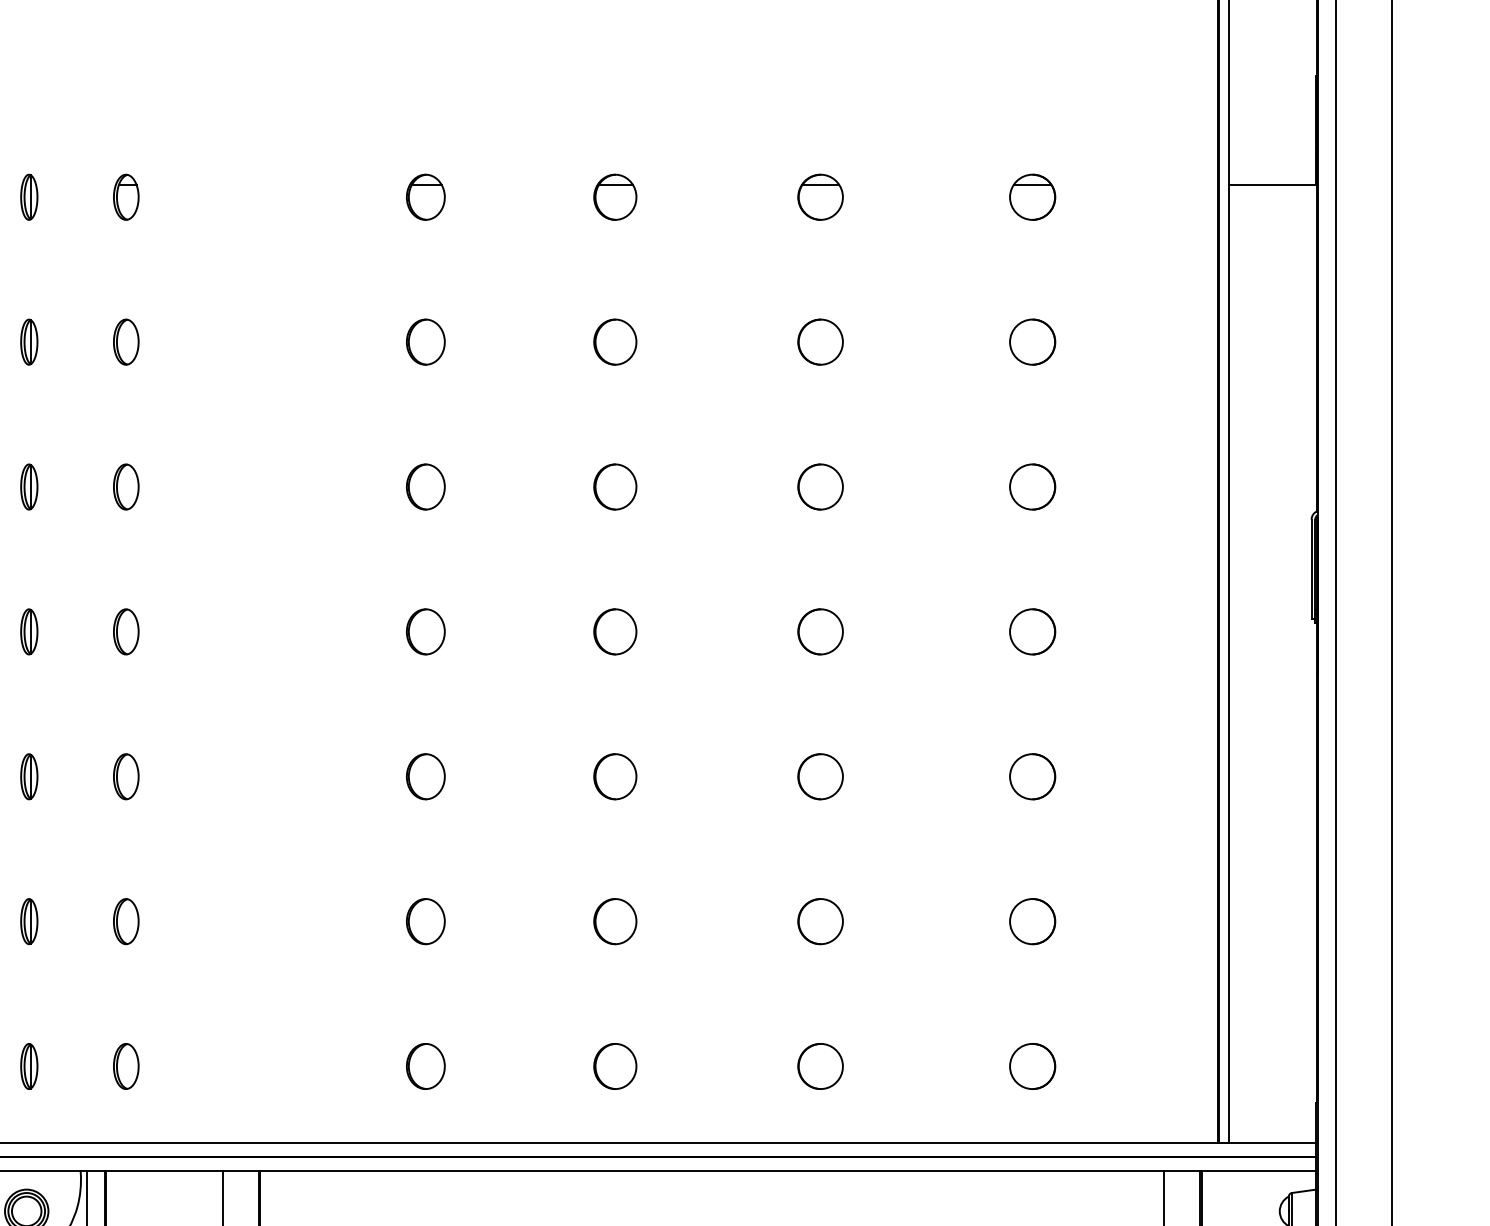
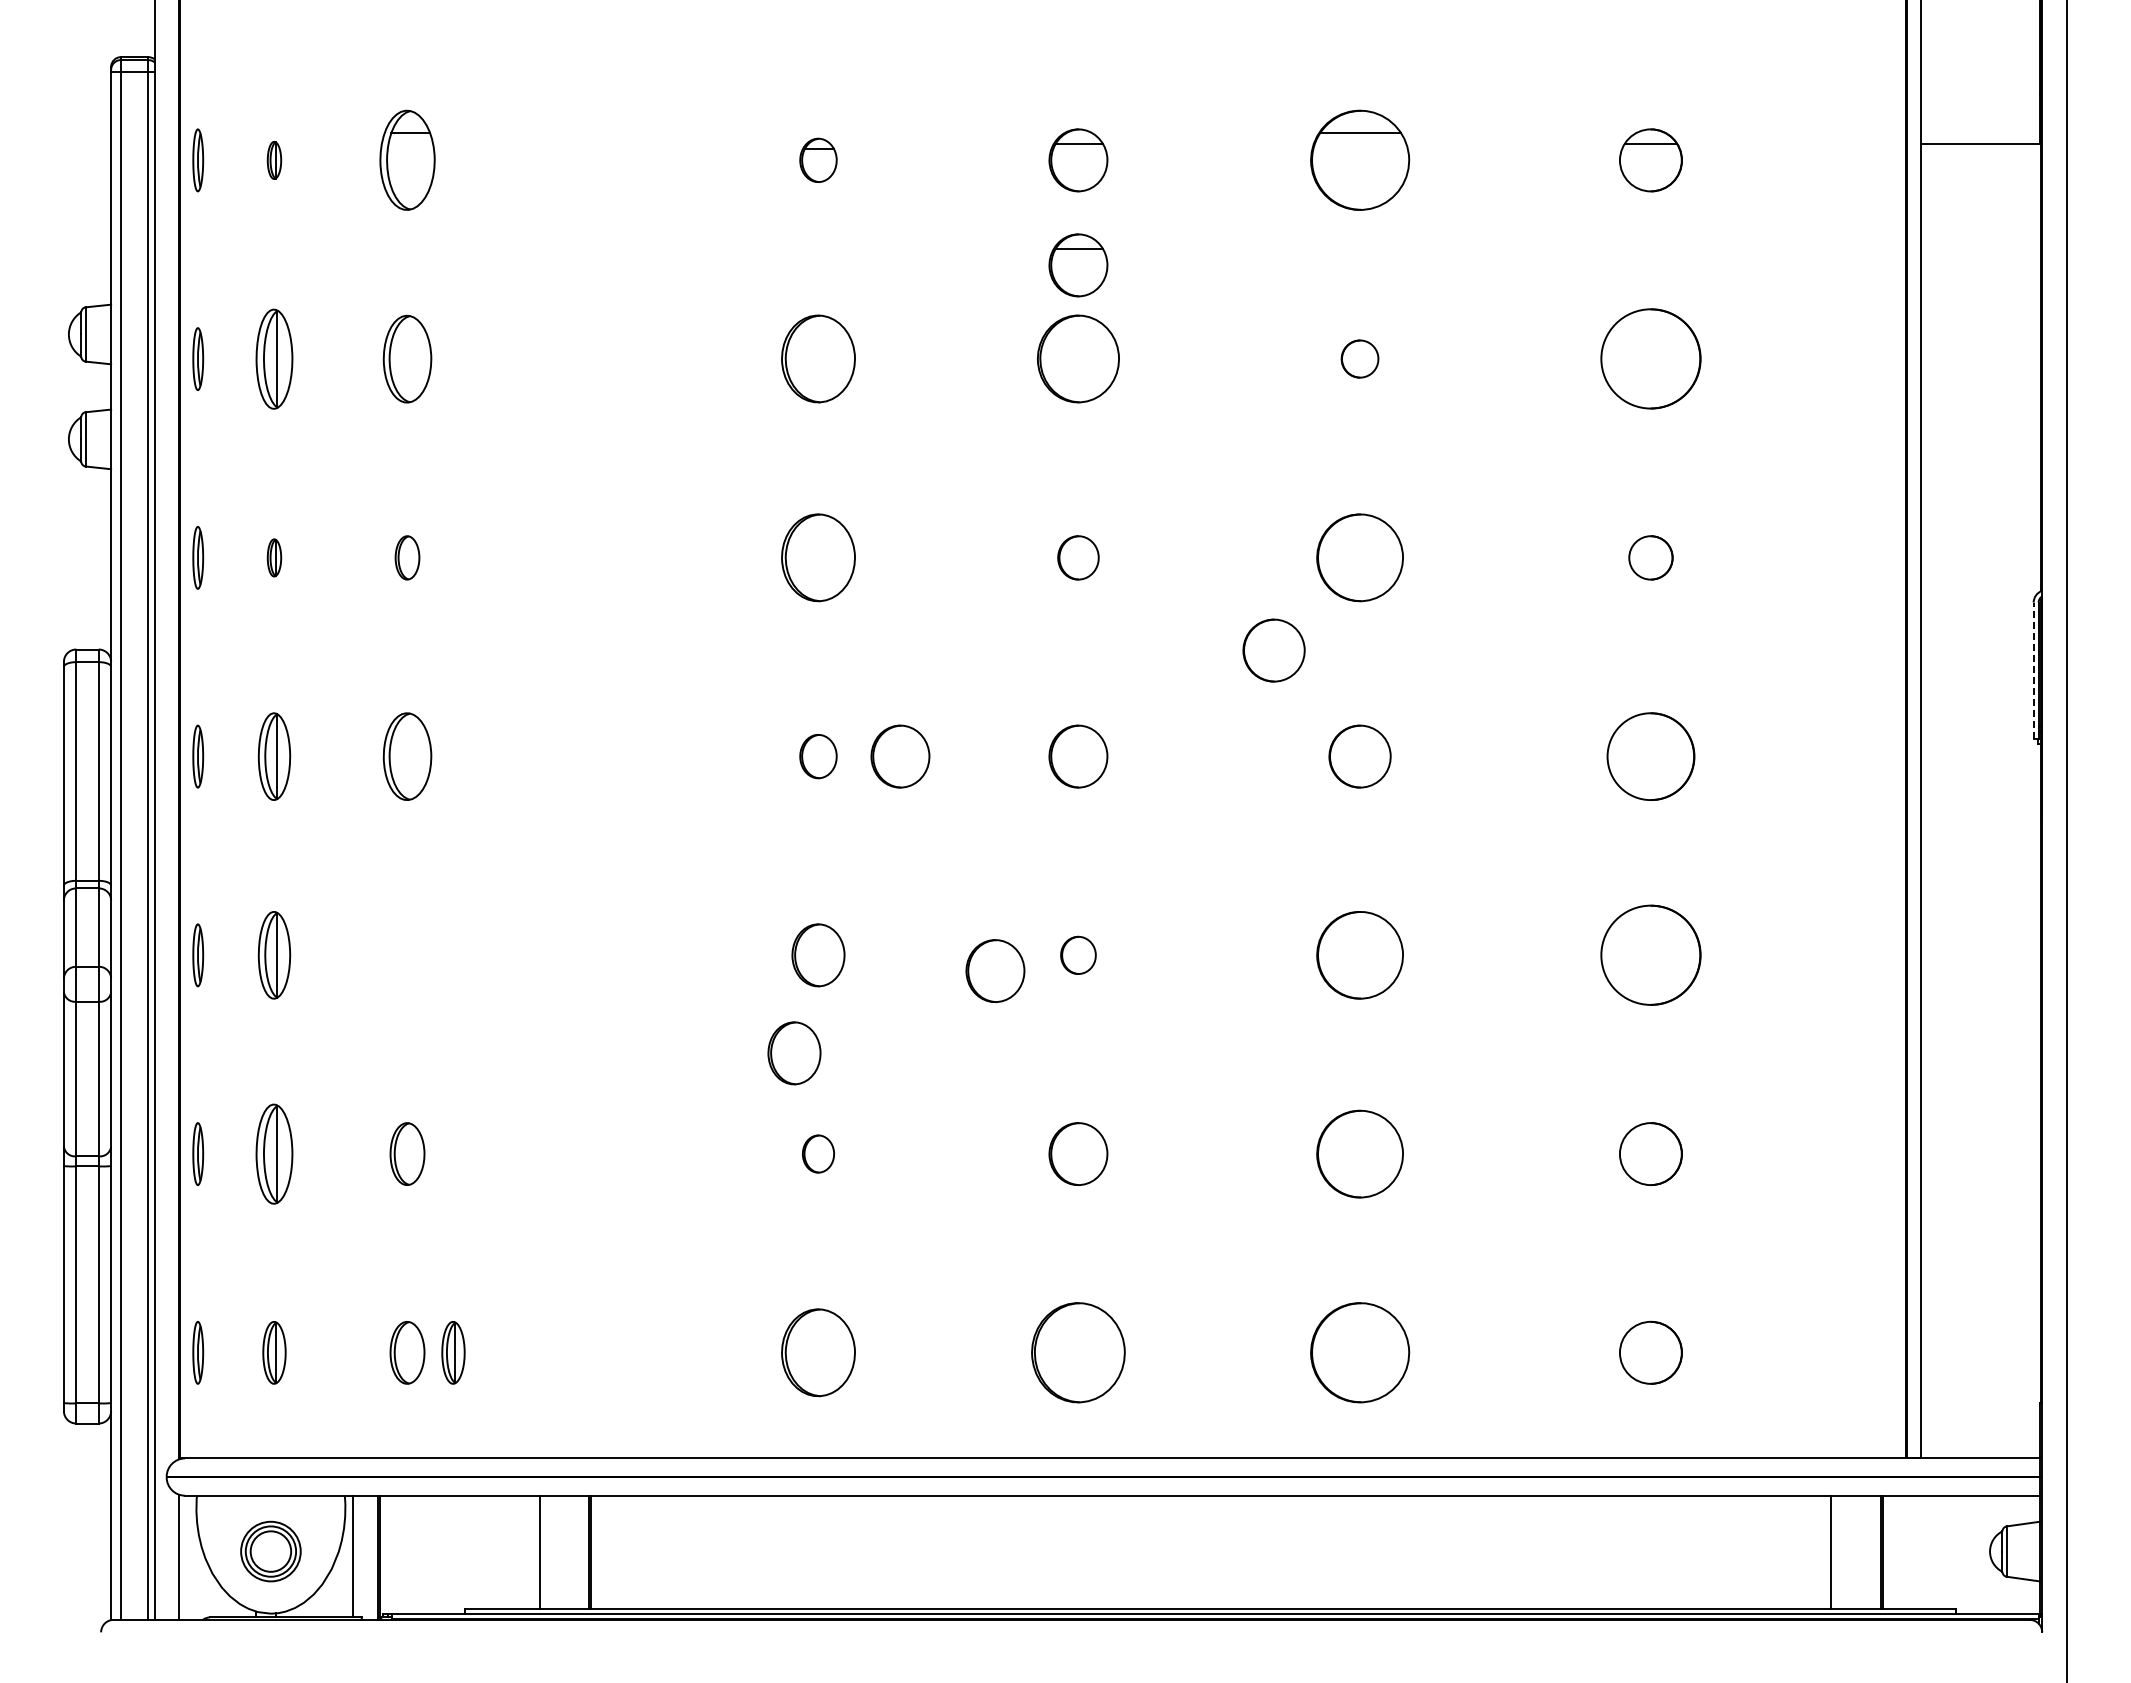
part: (29, 197) -> (274, 160), size x0.6
part: (126, 197) -> (407, 160), size x1.6
part: (425, 197) -> (818, 160), size x0.7
part: (820, 197) -> (1359, 160), size x1.6
part: (615, 273) -> (1078, 265), added
part: (29, 341) -> (274, 358), size x1.6
part: (126, 341) -> (407, 358), size x1.4
part: (820, 341) -> (1359, 358), size x0.6
part: (425, 342) -> (818, 359), size x1.4
part: (615, 342) -> (1078, 359), size x1.4
circle: (1032, 342) -> (1650, 359), size x1.6
part: (29, 486) -> (274, 557), size x0.6
part: (126, 486) -> (407, 557), size x0.7
part: (425, 486) -> (818, 557), size x1.4
part: (615, 486) -> (1078, 557), size x0.7
part: (820, 486) -> (1359, 557), size x1.4
circle: (1032, 486) -> (1650, 557), size x0.7
part: (757, 554) -> (1273, 650), added
line: (1311, 569) -> (2033, 670), solid -> dashed
part: (29, 631) -> (274, 756), size x1.4
part: (126, 631) -> (407, 756), size x1.4
part: (425, 631) -> (818, 756), size x0.7
part: (485, 631) -> (900, 756), added
circle: (1032, 631) -> (1650, 756), size x1.4
part: (29, 776) -> (274, 955), size x1.4
part: (126, 776) -> (407, 955), removed
part: (615, 776) -> (1078, 955), size x0.6
part: (820, 776) -> (1359, 955), size x1.4
circle: (1032, 776) -> (1650, 955), size x1.6
part: (554, 787) -> (995, 970), added
part: (408, 848) -> (794, 1053), added
part: (29, 921) -> (274, 1153), size x1.6
part: (425, 921) -> (818, 1153), size x0.6
part: (820, 921) -> (1359, 1153), size x1.4
part: (159, 1066) -> (453, 1352), added
part: (425, 1066) -> (818, 1352), size x1.4
part: (615, 1066) -> (1078, 1352), size x1.6
part: (820, 1066) -> (1359, 1352), size x1.6

